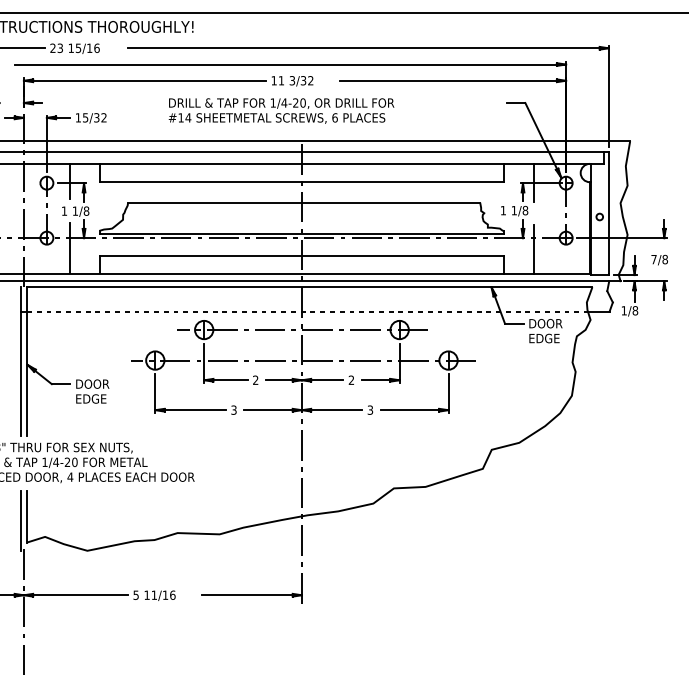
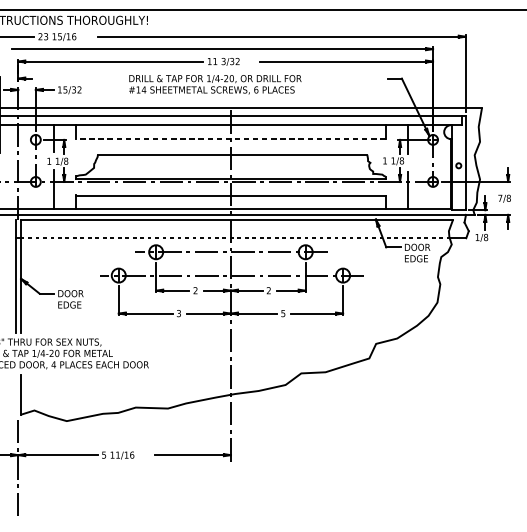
line: (301, 181) -> (230, 138), solid -> dashed
text: (370, 409) -> (283, 313), 3 -> 5
line: (20, 520) -> (15, 397), removed

